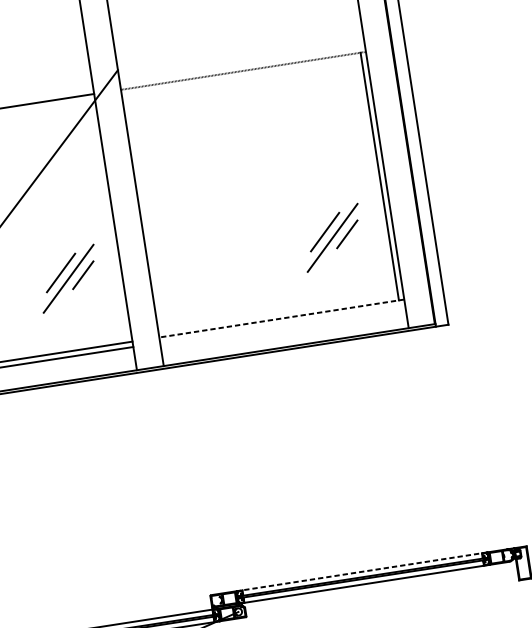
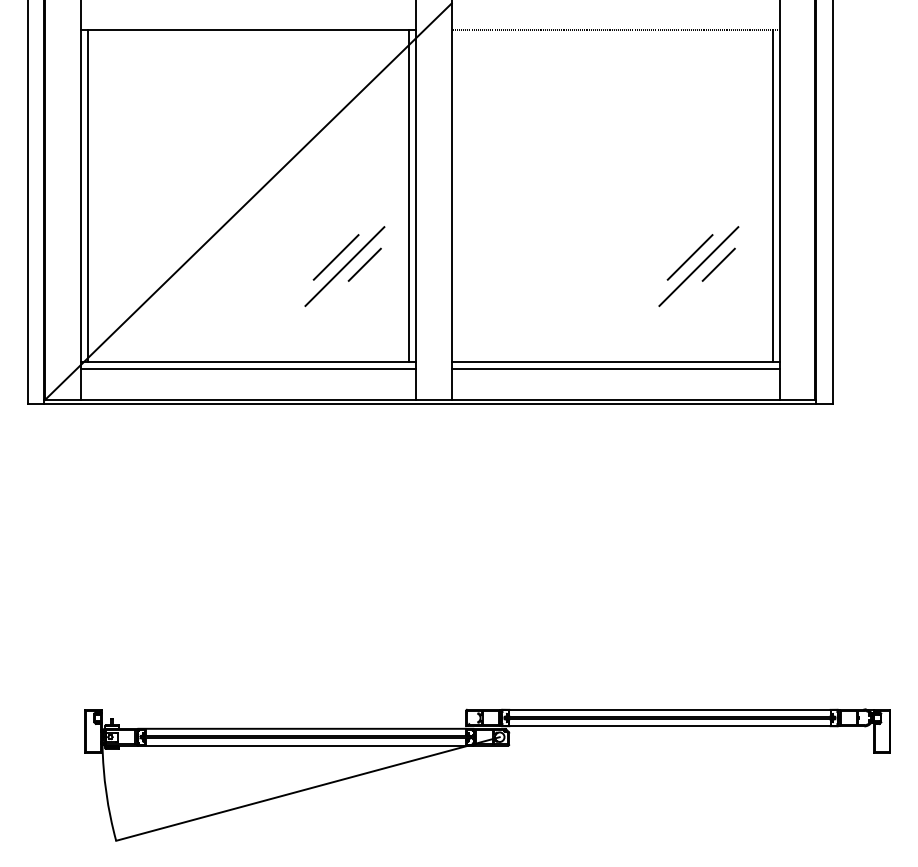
line: (107, 218) -> (408, 195), added
line: (281, 318) -> (615, 361), dashed -> solid
line: (282, 323) -> (615, 368), added
line: (361, 571) -> (669, 709), dashed -> solid

